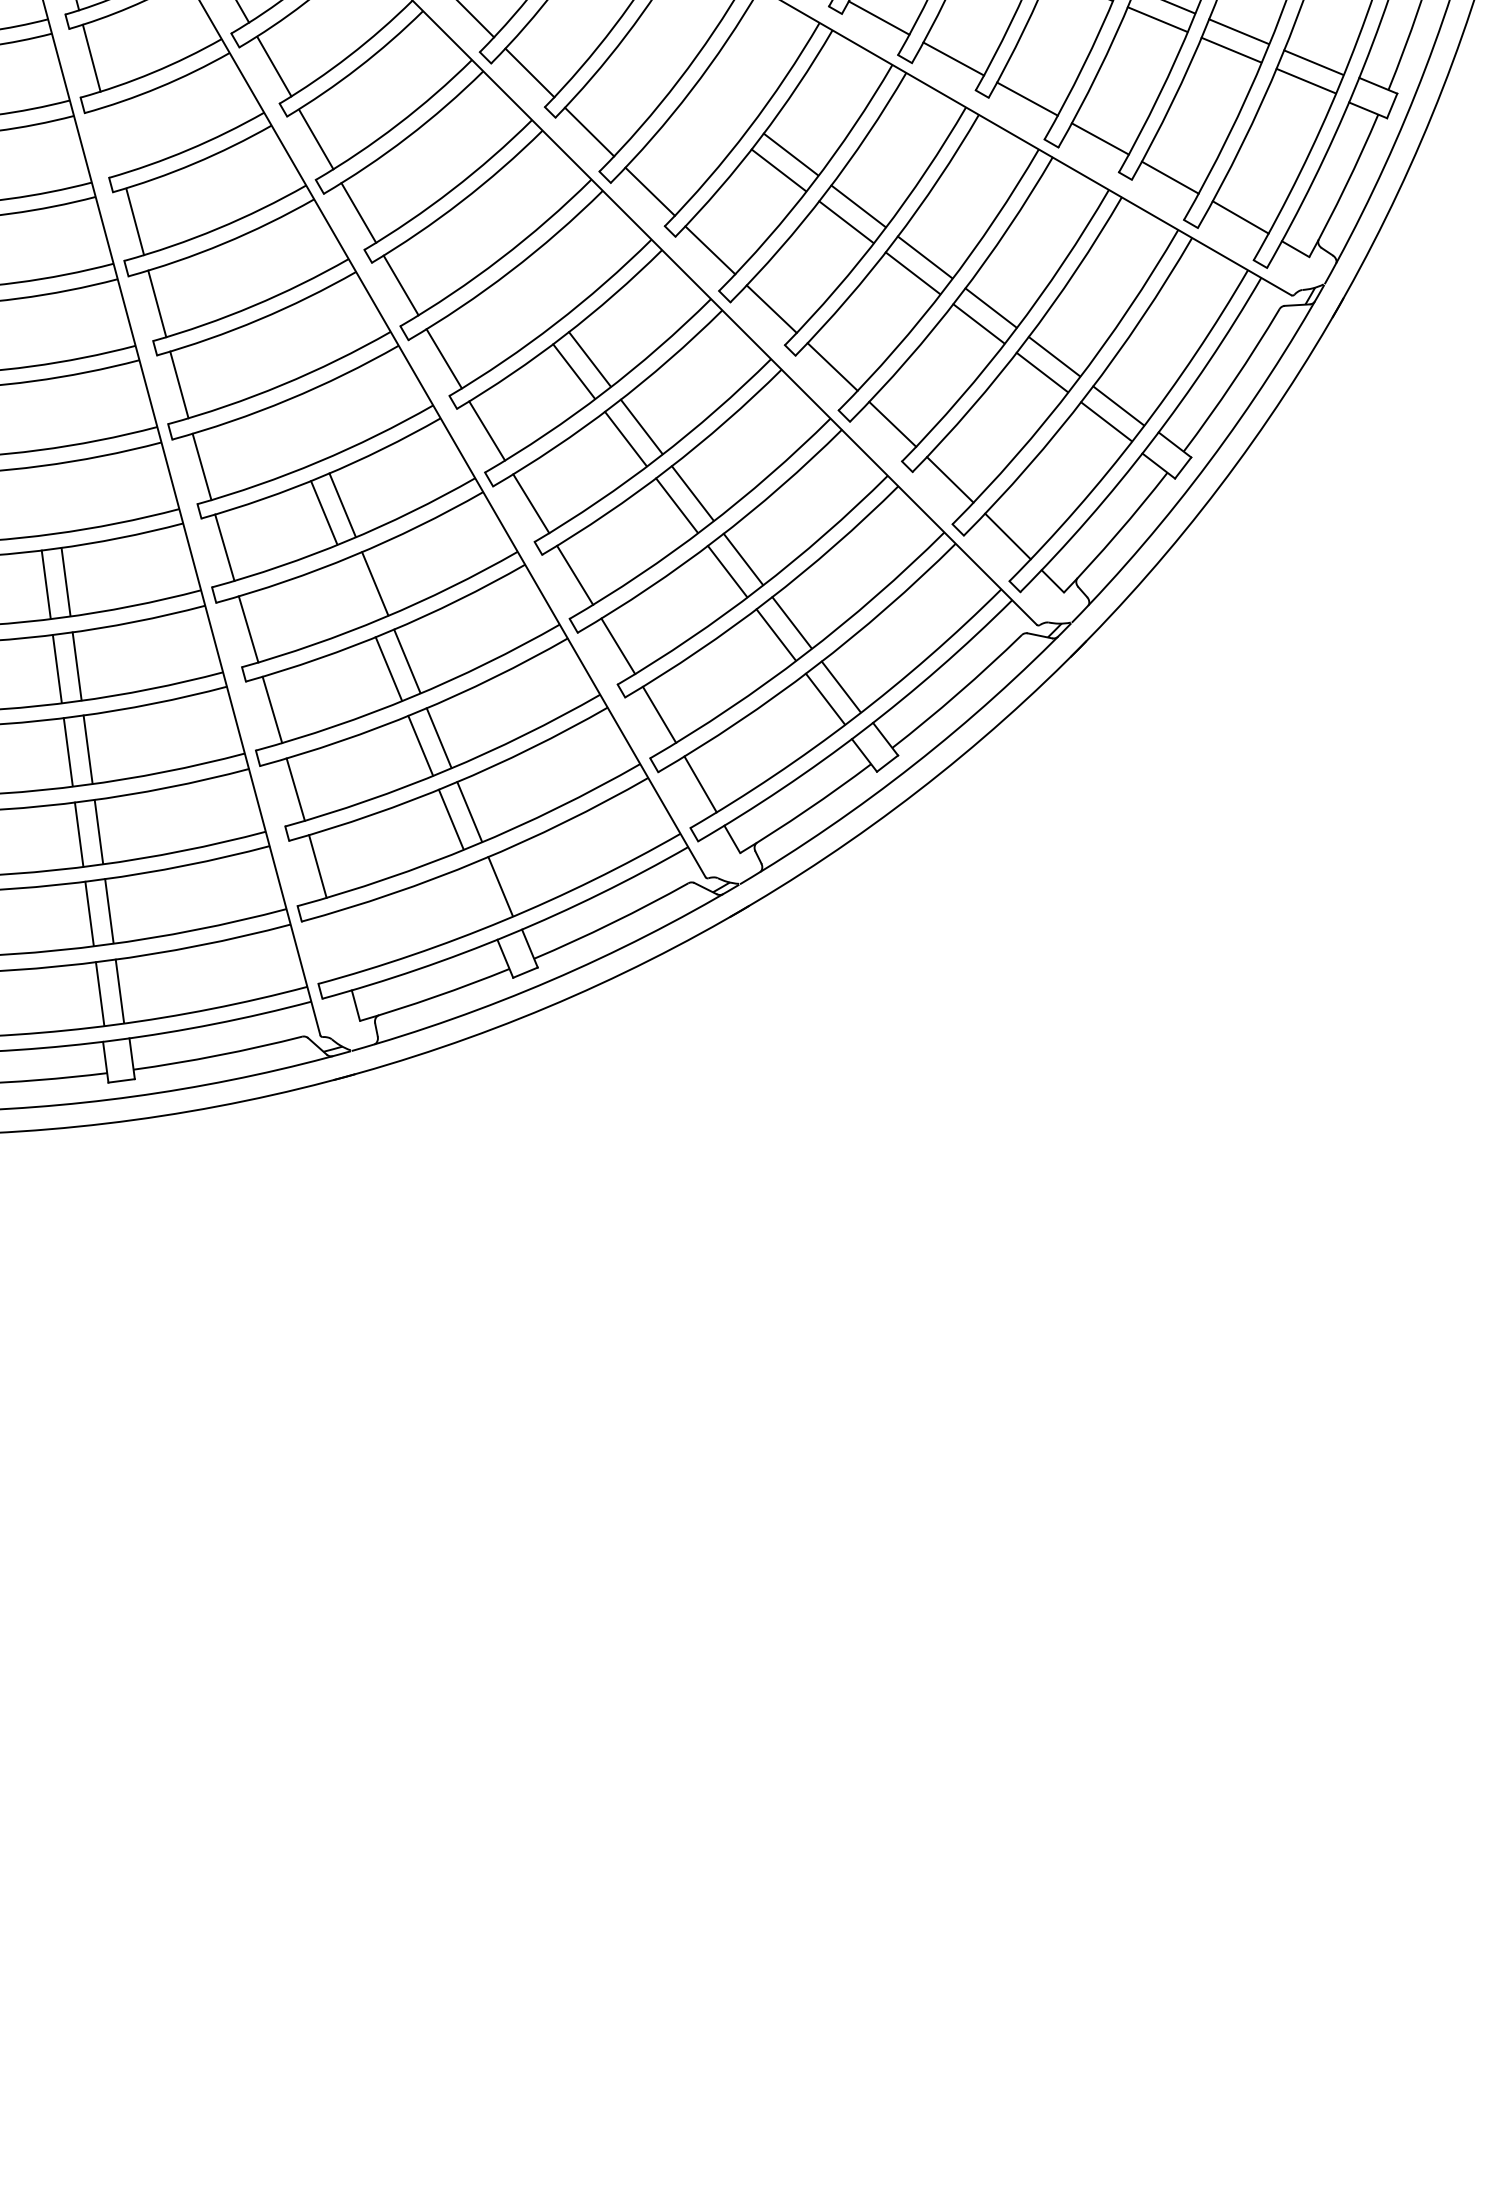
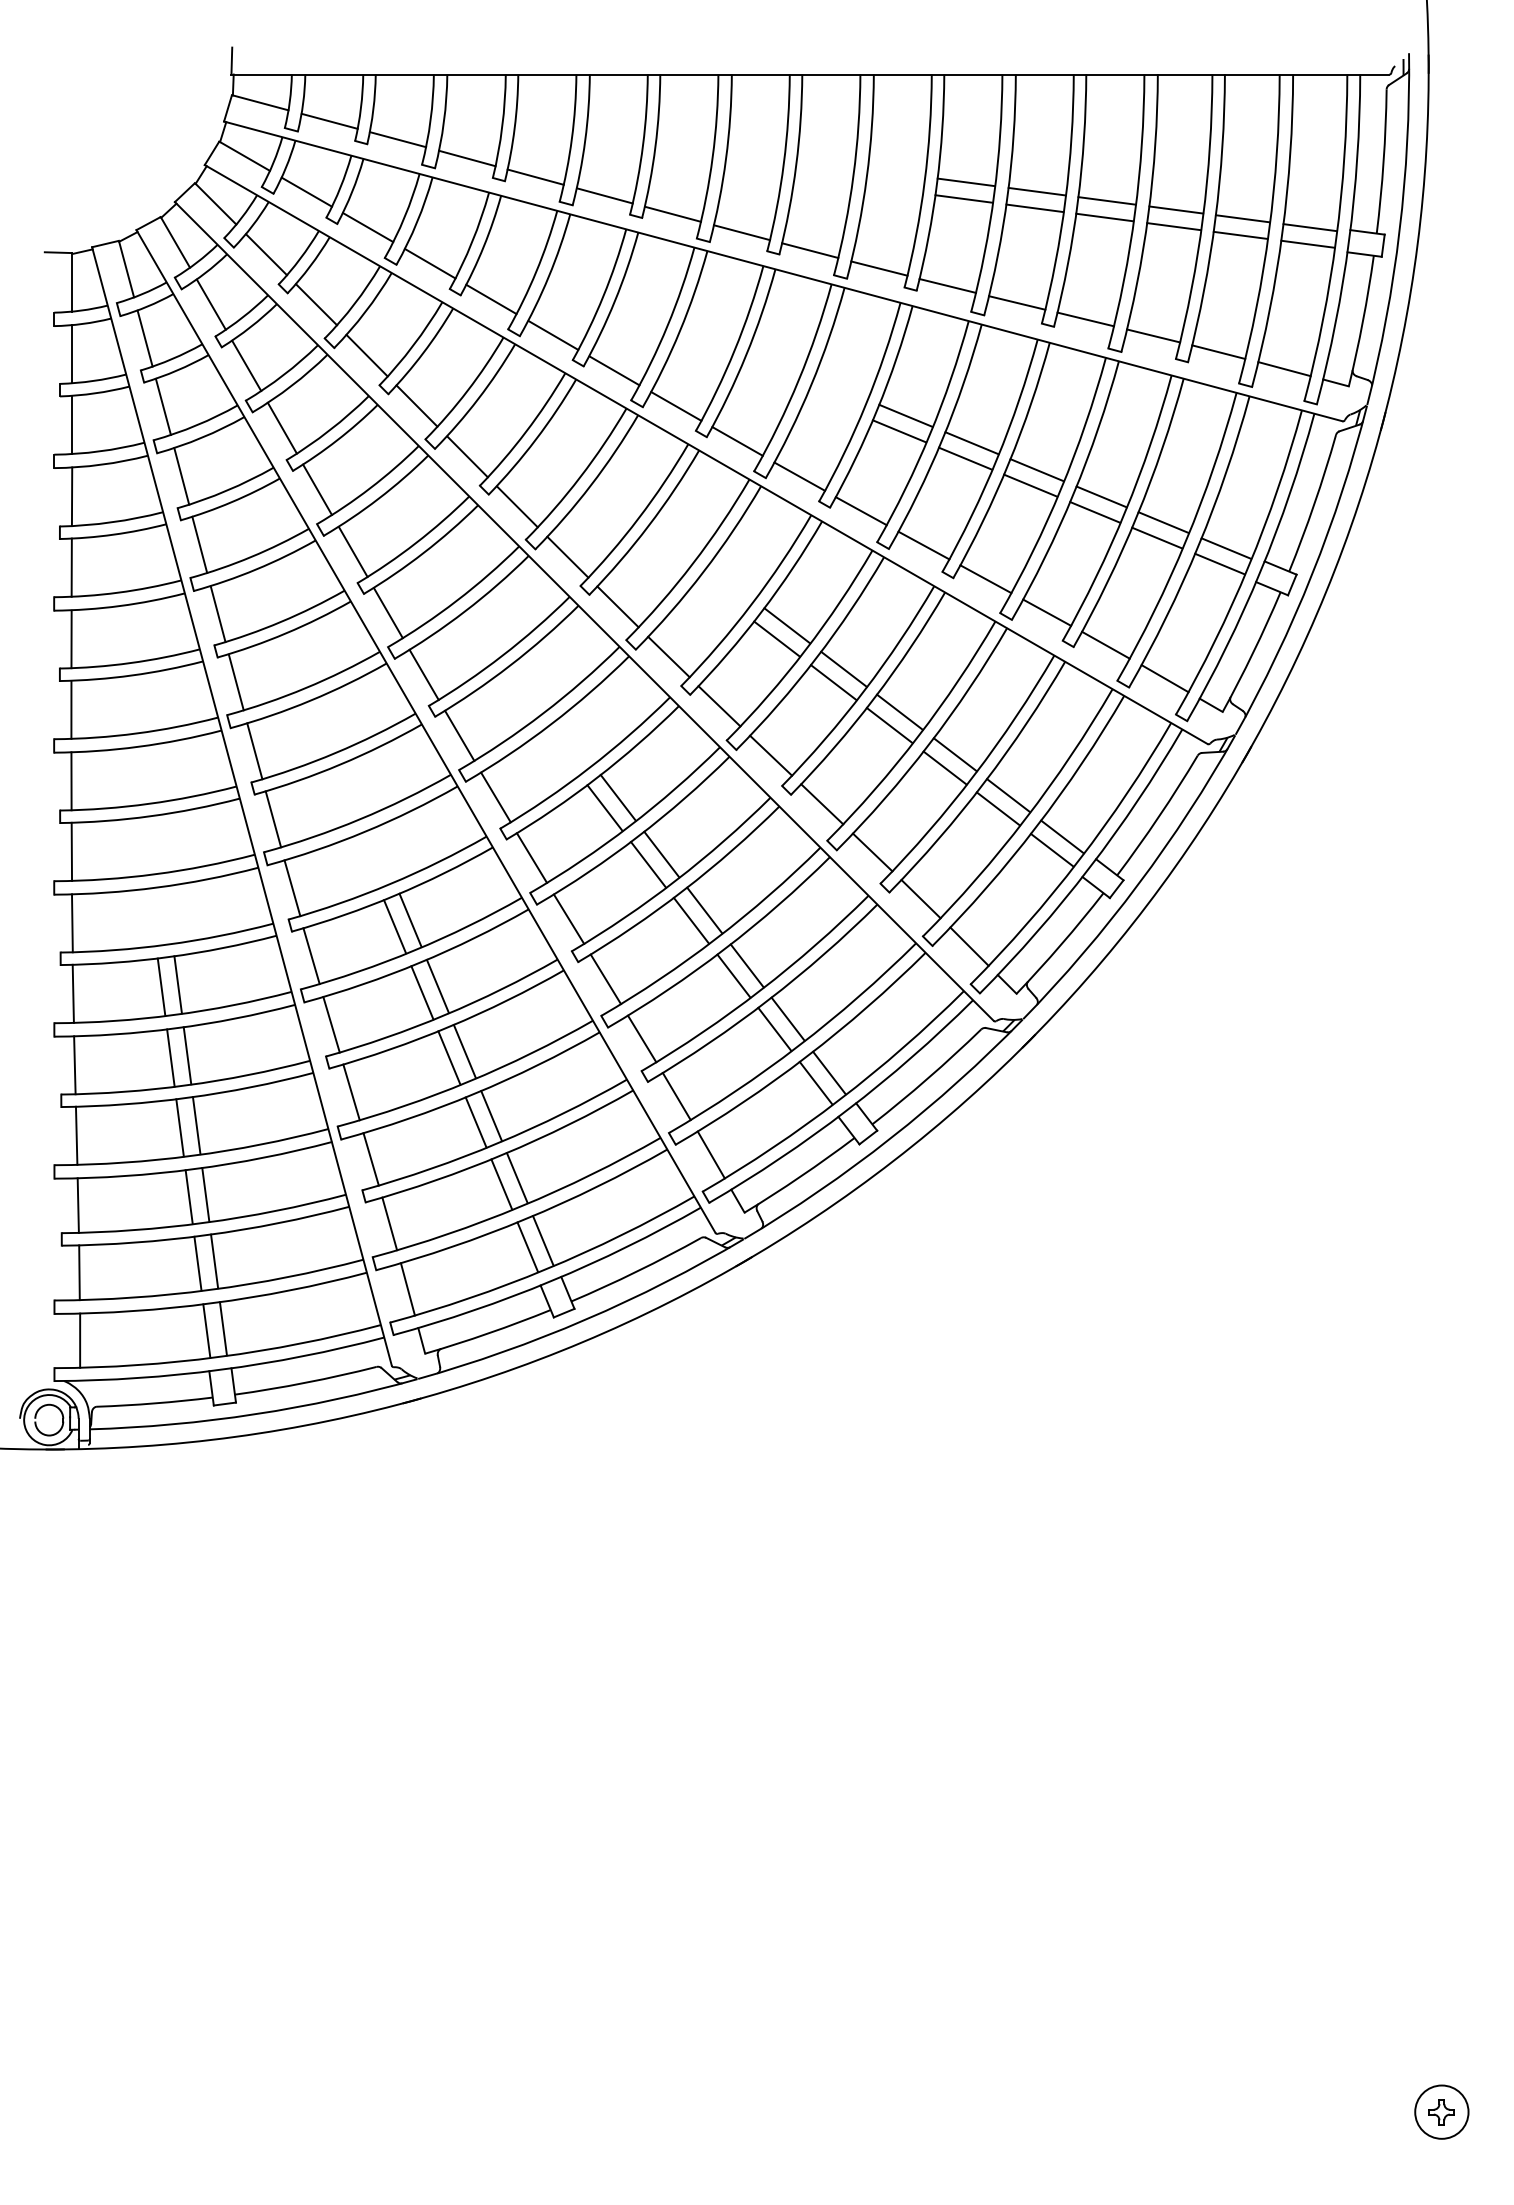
line: (112, 141) -> (217, 614), added
line: (356, 591) -> (422, 992), added
line: (481, 894) -> (527, 1247), added
line: (339, 944) -> (407, 1289), added

